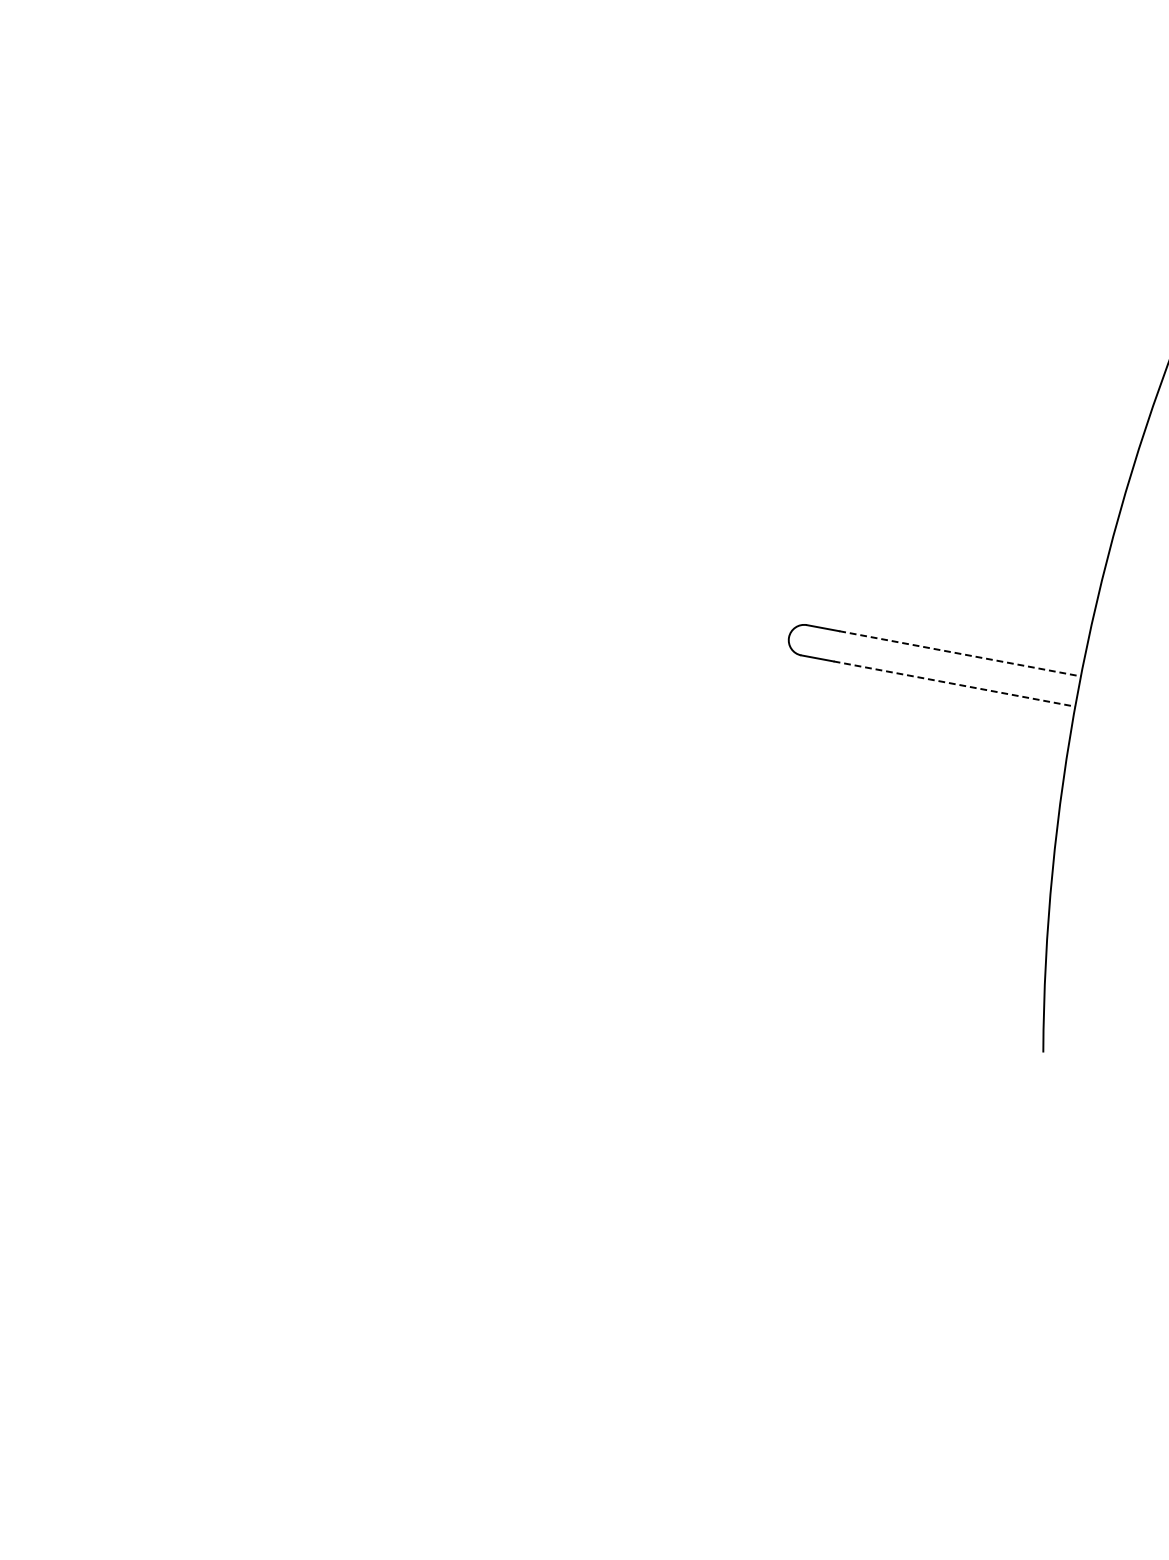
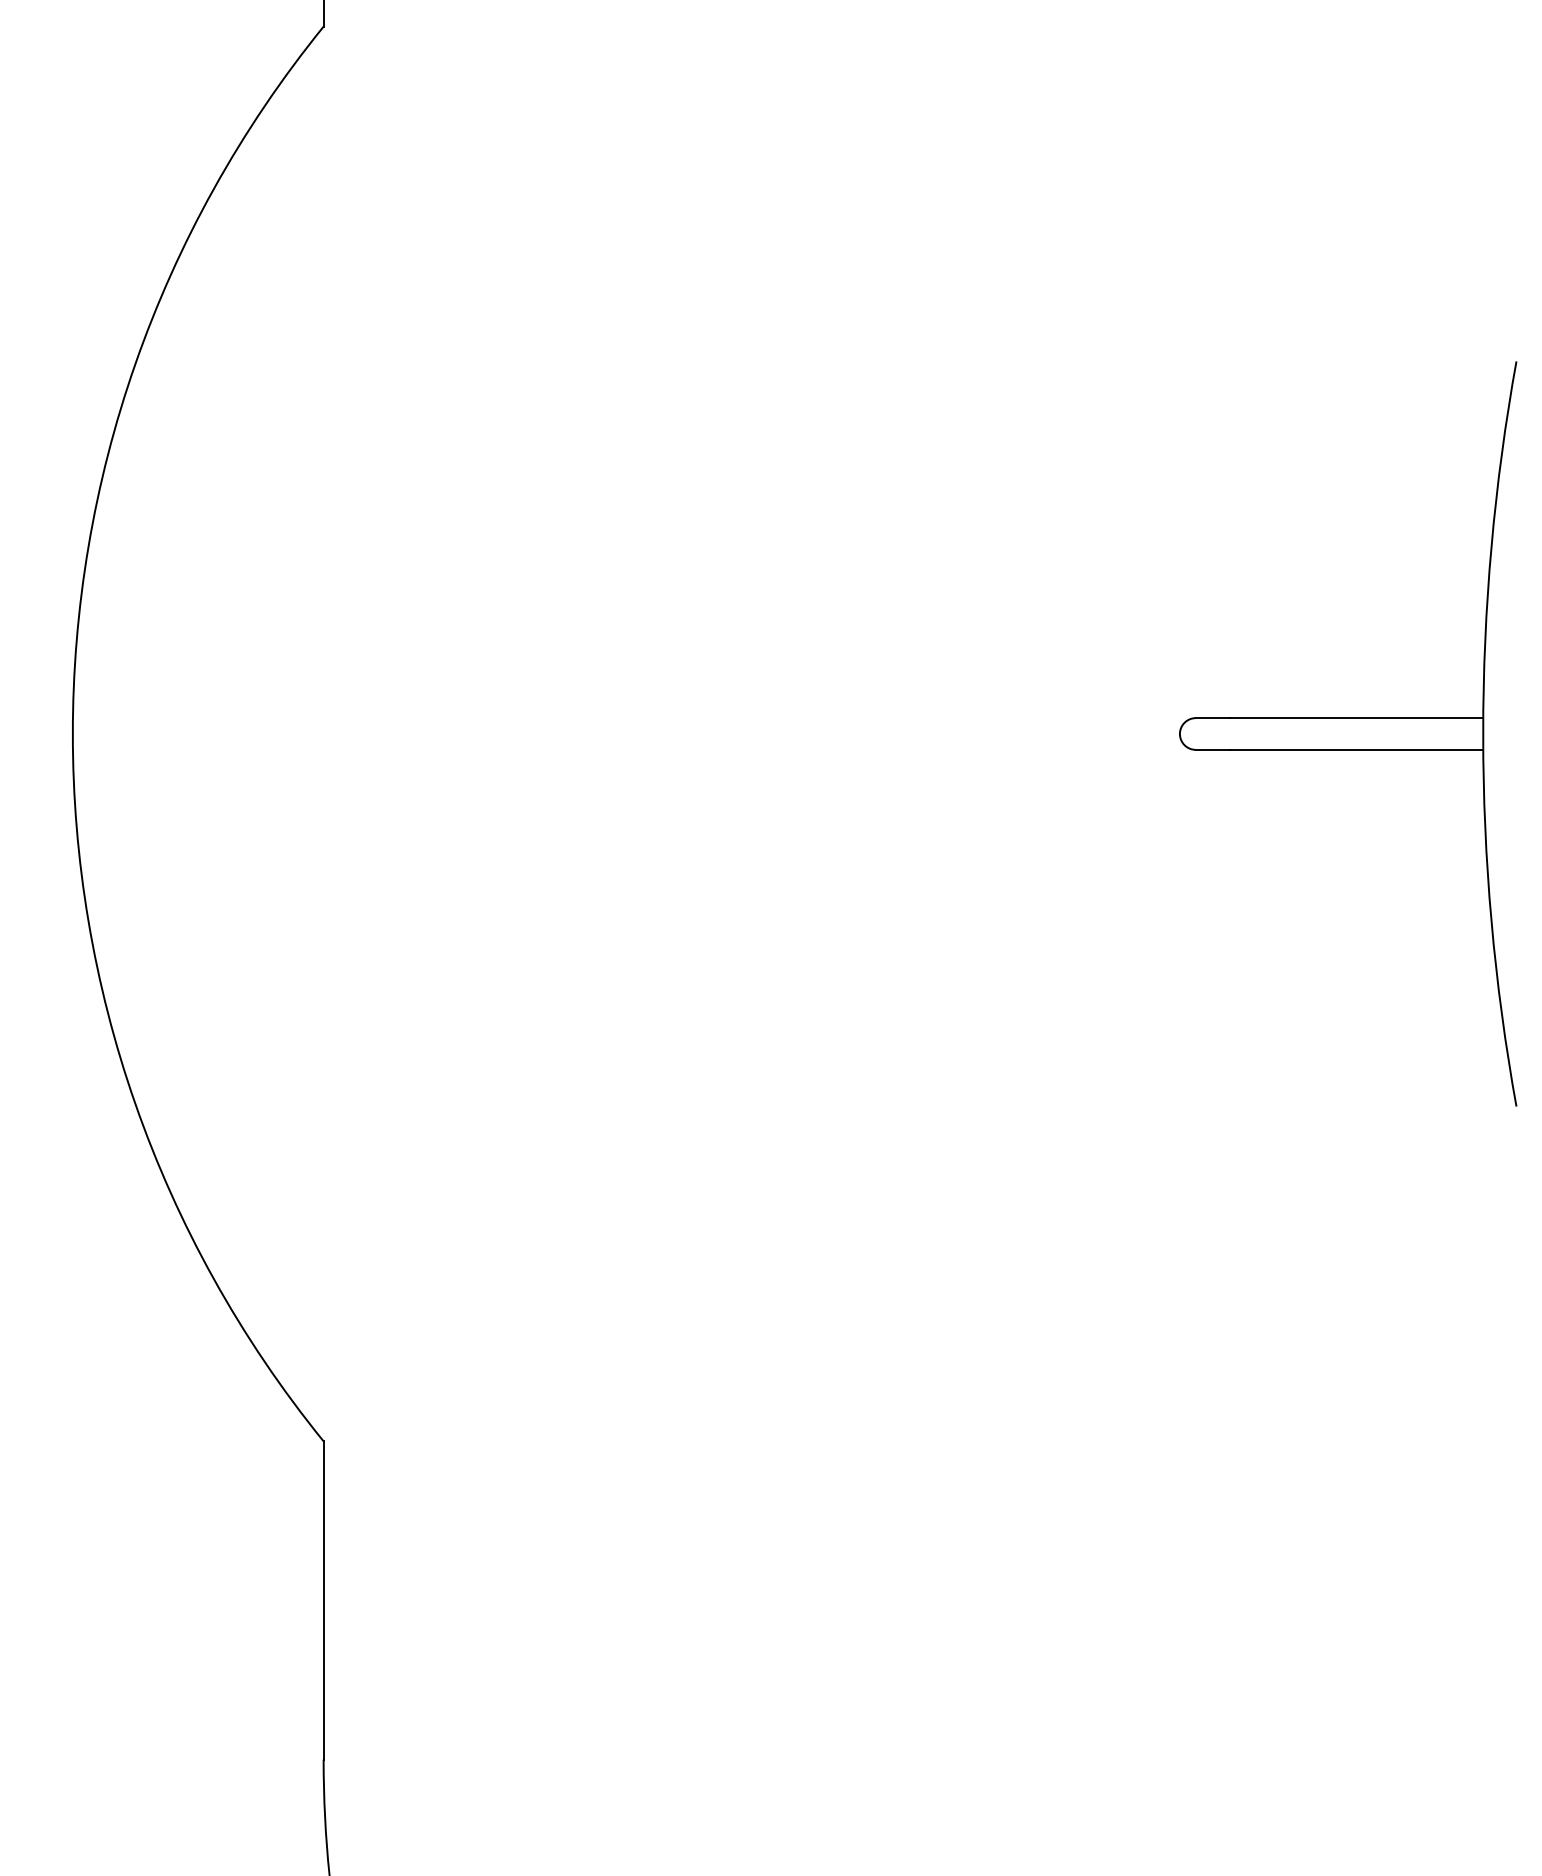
line: (960, 654) -> (1356, 718), dashed -> solid
line: (954, 683) -> (1356, 749), dashed -> solid

